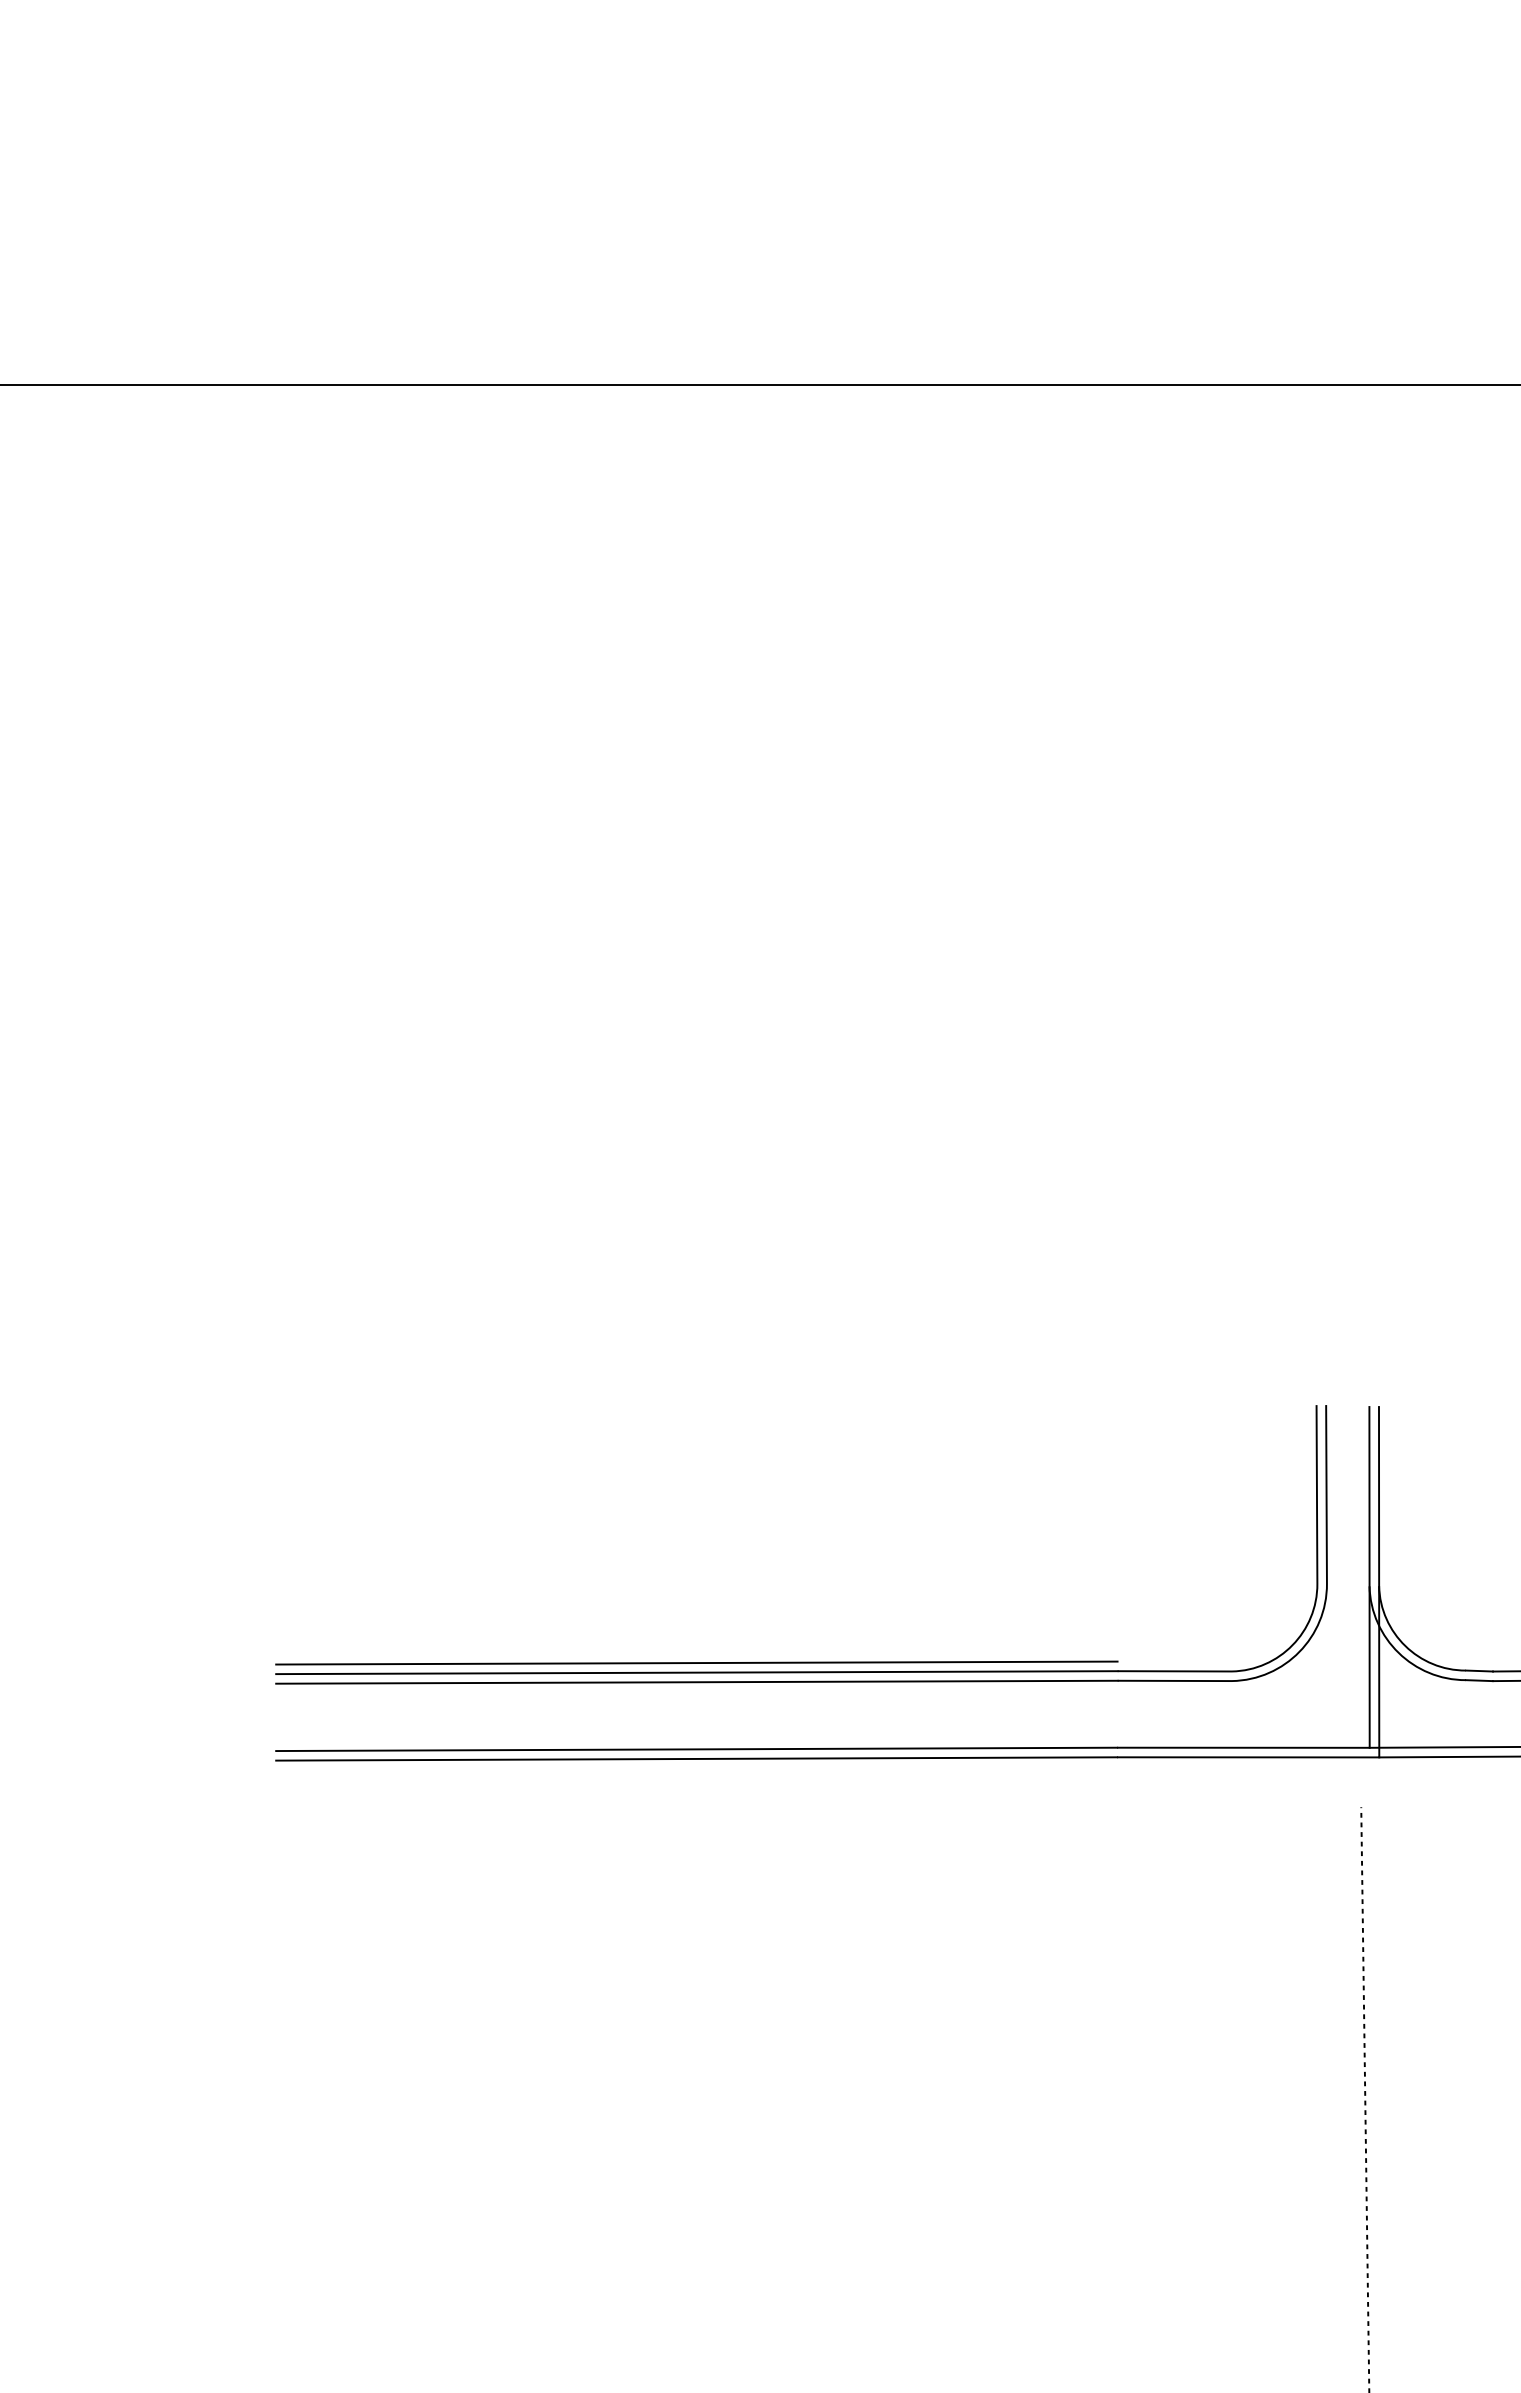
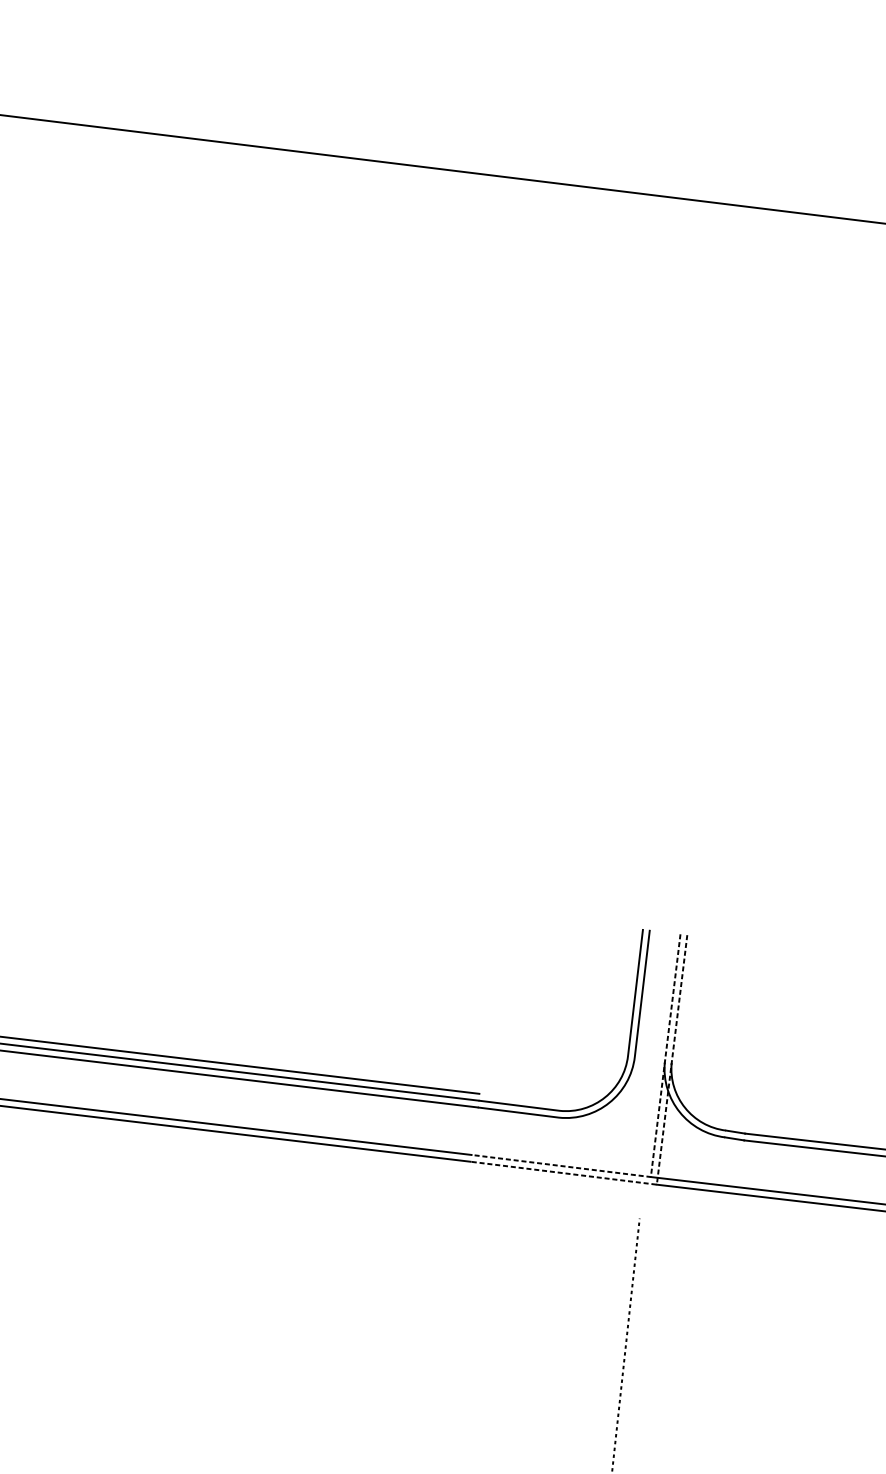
line: (1369, 1703) -> (654, 1145), solid -> dashed
line: (1379, 1713) -> (660, 1153), solid -> dashed

